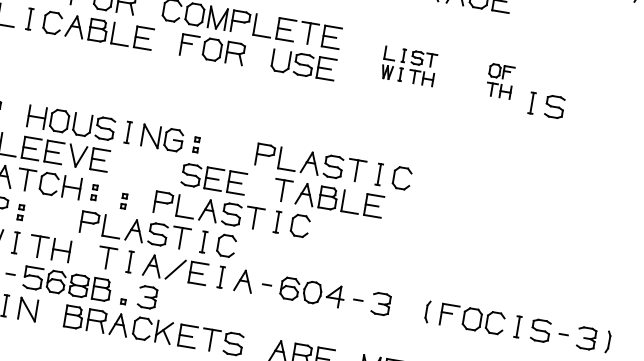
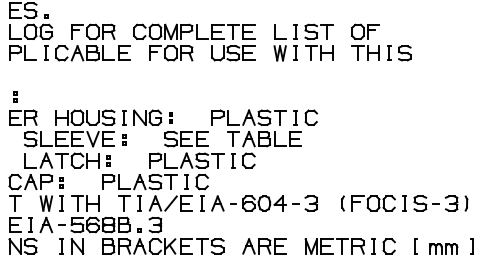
part: (409, 66) -> (303, 42), size x1.67
part: (500, 80) -> (365, 41), size x1.67
part: (124, 200) -> (124, 139), moved

